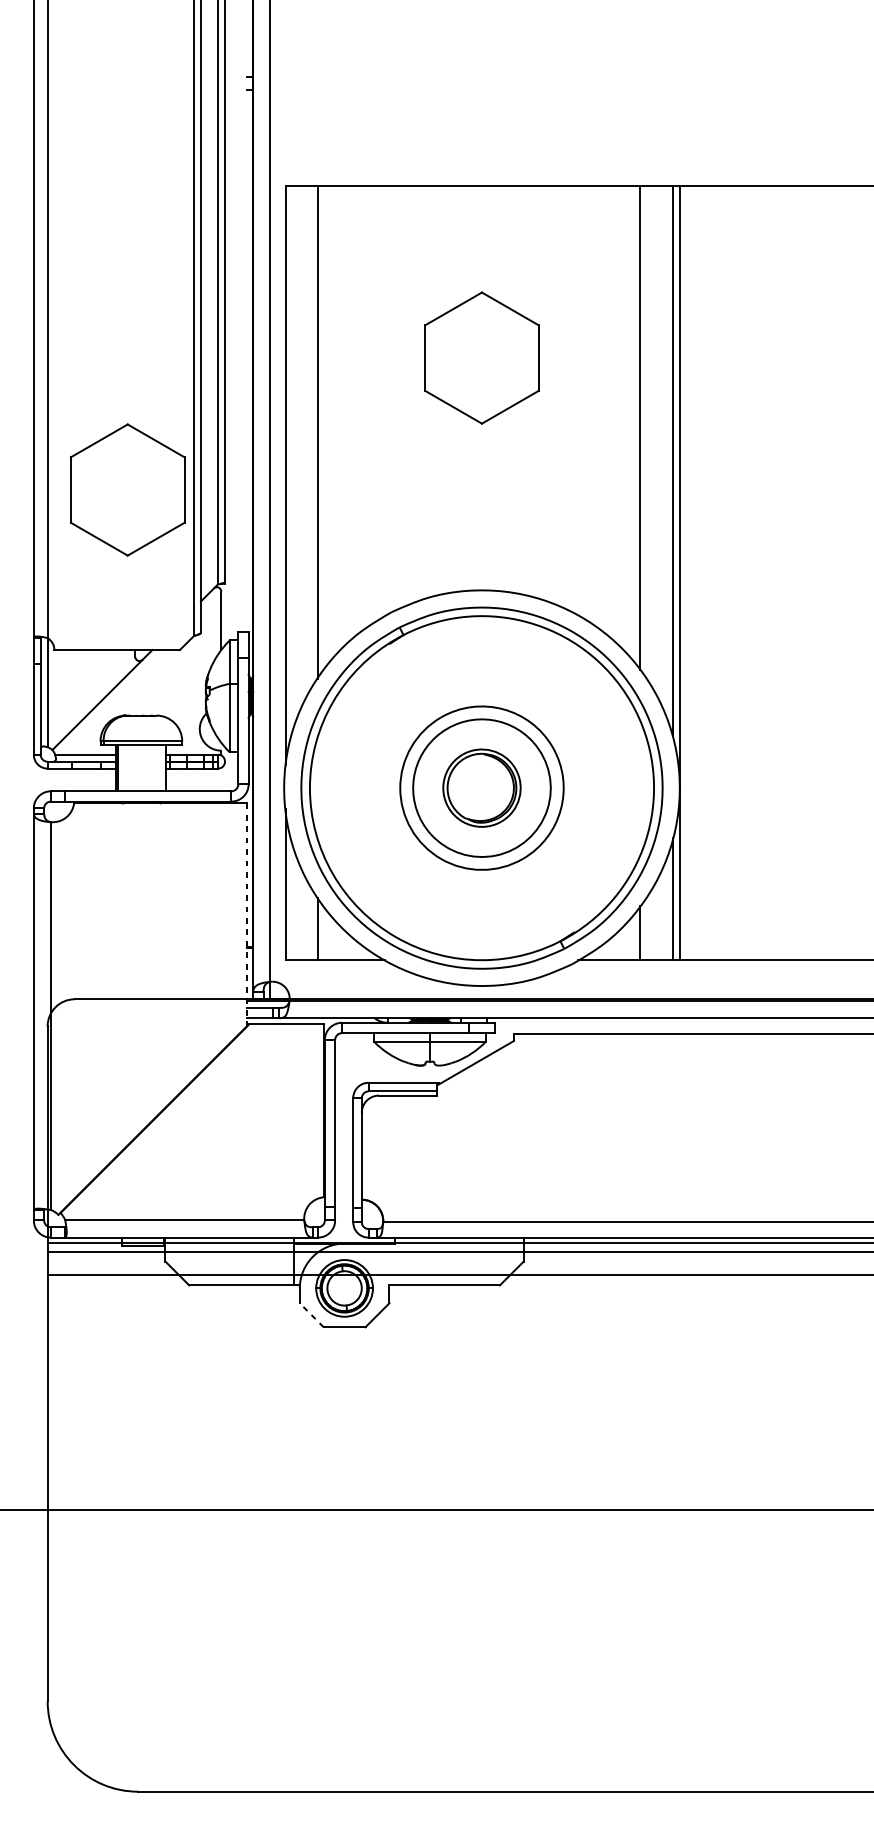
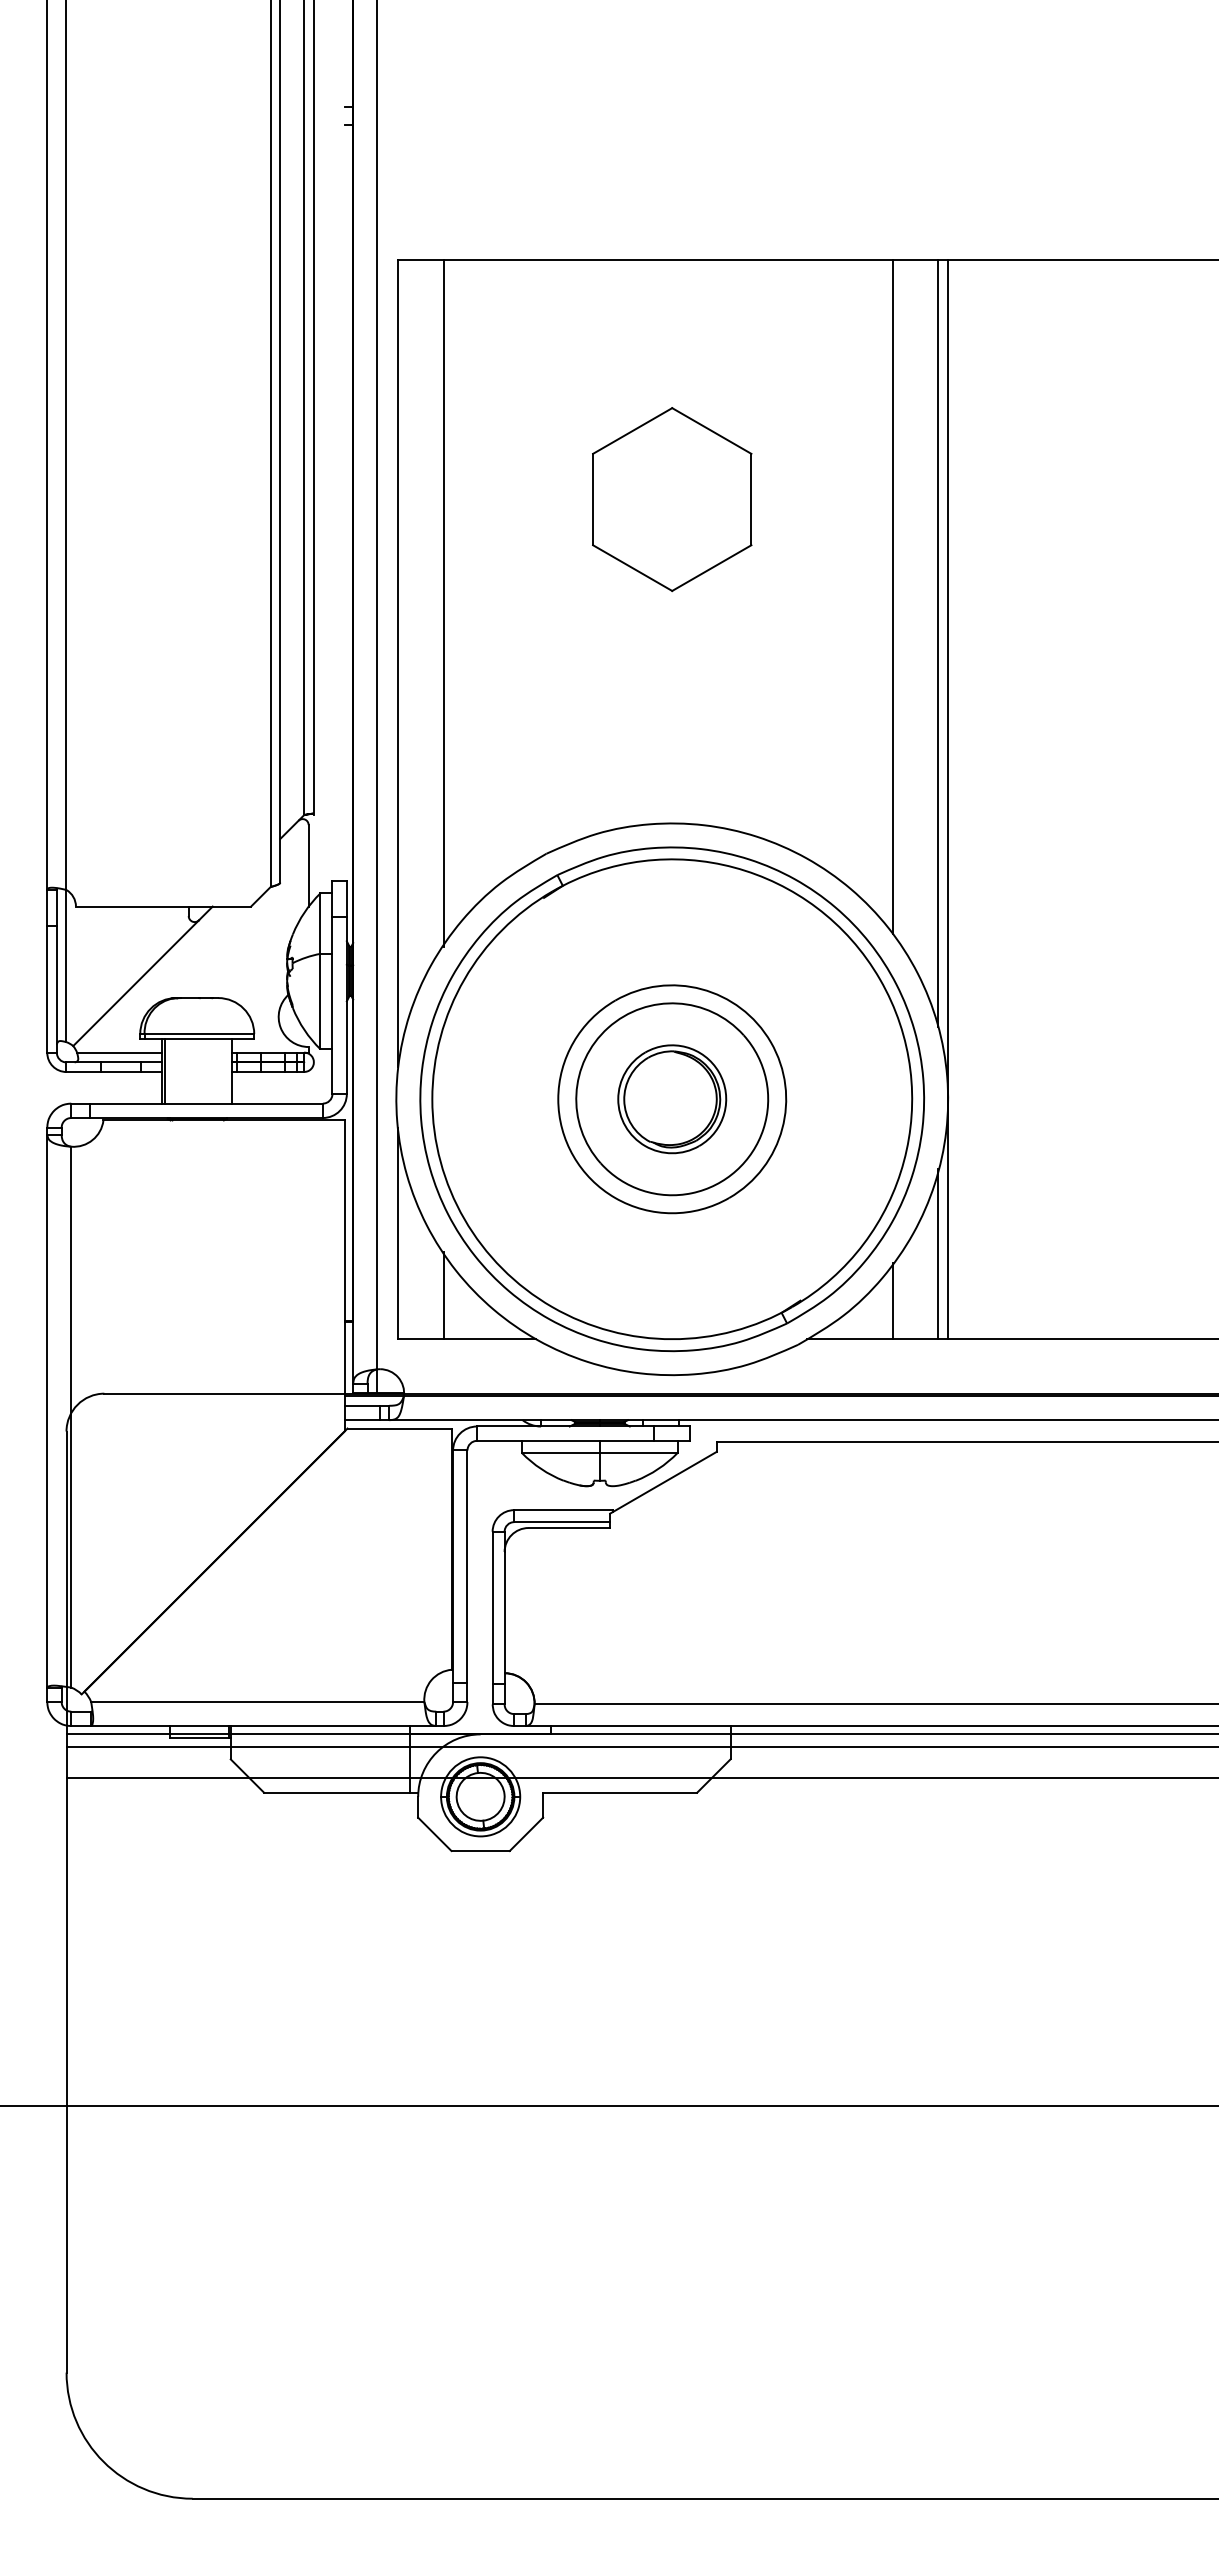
part: (127, 490) -> (178, 683), removed
line: (246, 915) -> (344, 1276), dashed -> solid
line: (311, 1315) -> (434, 1834), dashed -> solid

